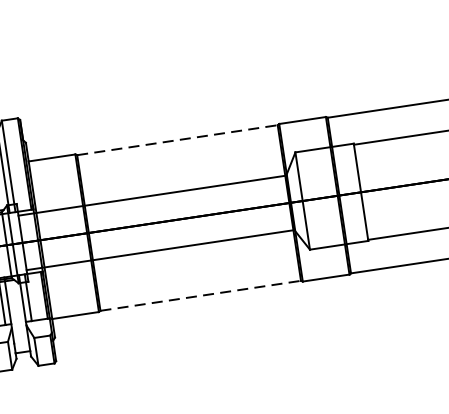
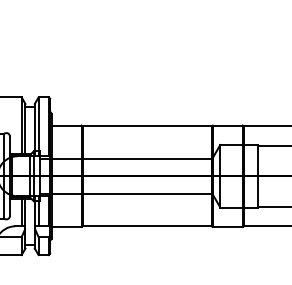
line: (177, 140) -> (147, 126), dashed -> solid
line: (201, 296) -> (147, 226), dashed -> solid

